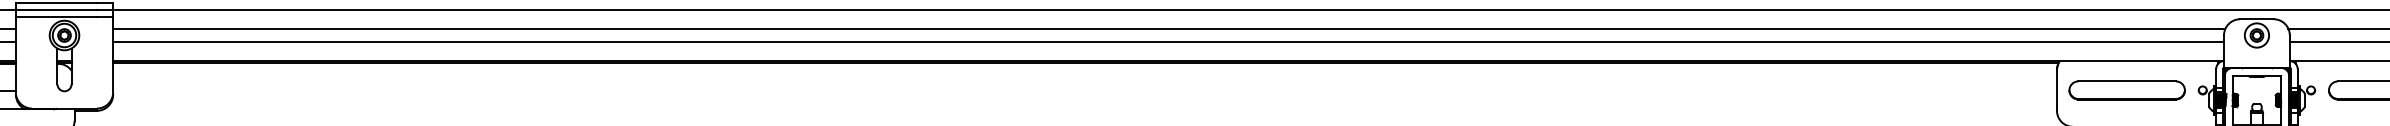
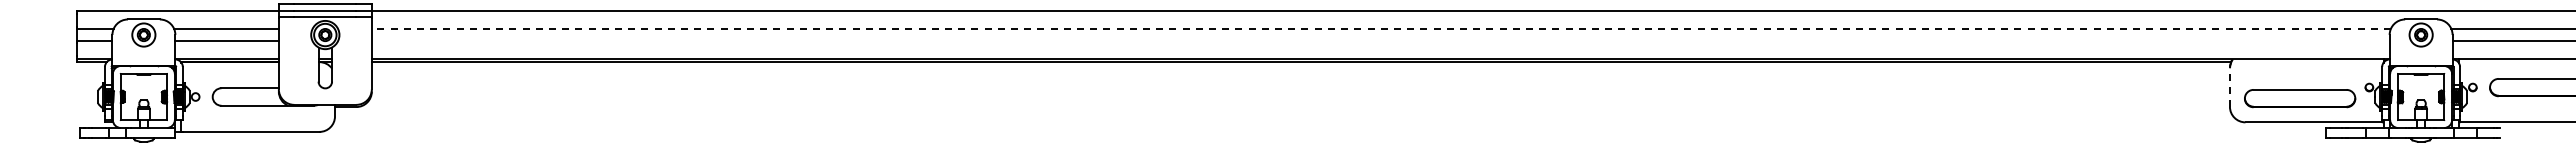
line: (1169, 28) -> (1381, 28), solid -> dashed
line: (1168, 42) -> (1380, 41), removed
line: (2057, 90) -> (2230, 87), solid -> dashed
part: (2127, 90) -> (2300, 98), moved

